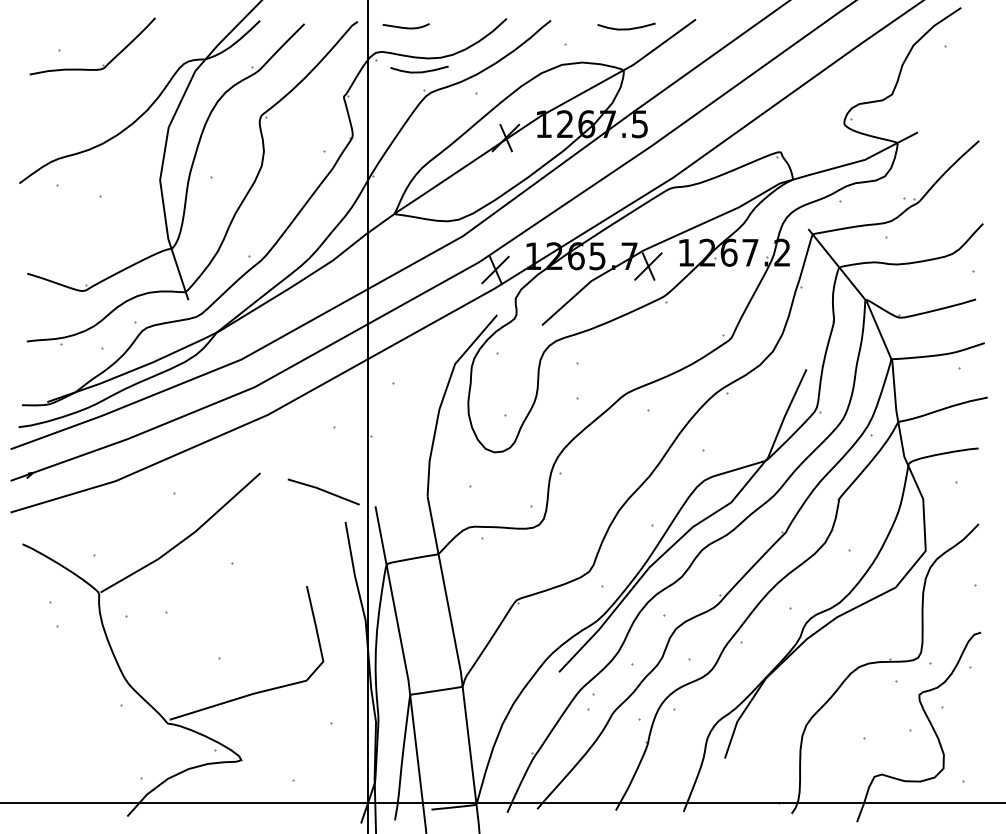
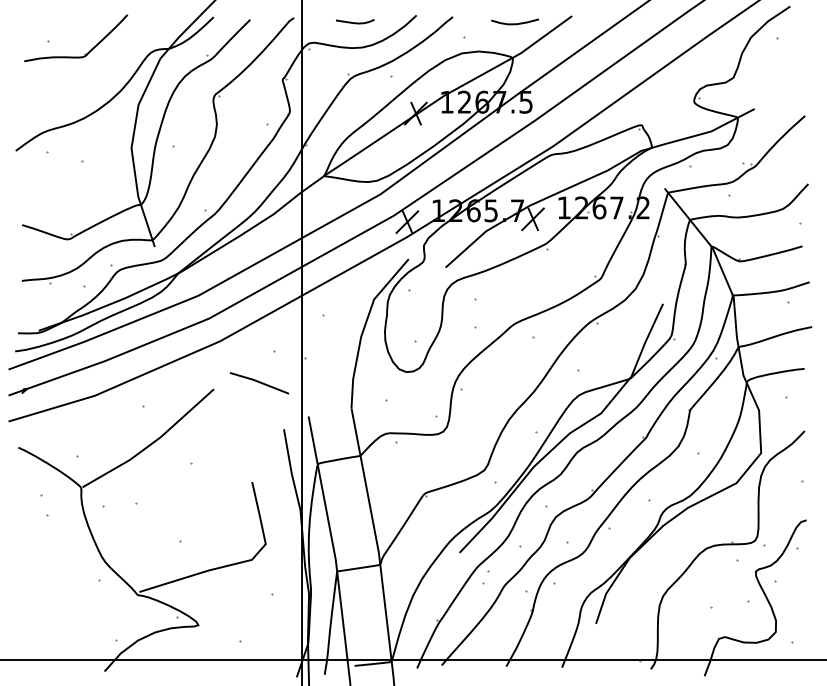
curve: (405, 27) -> (354, 22), moved
curve: (419, 71) -> (344, 58), removed
line: (323, 491) -> (259, 382), moved

